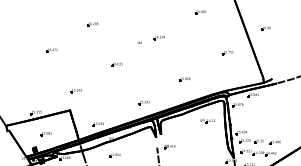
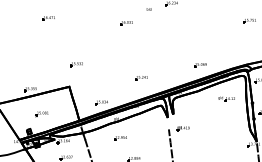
part: (116, 64) -> (125, 22), moved
part: (184, 79) -> (200, 65), moved
part: (143, 103) -> (140, 78), moved

